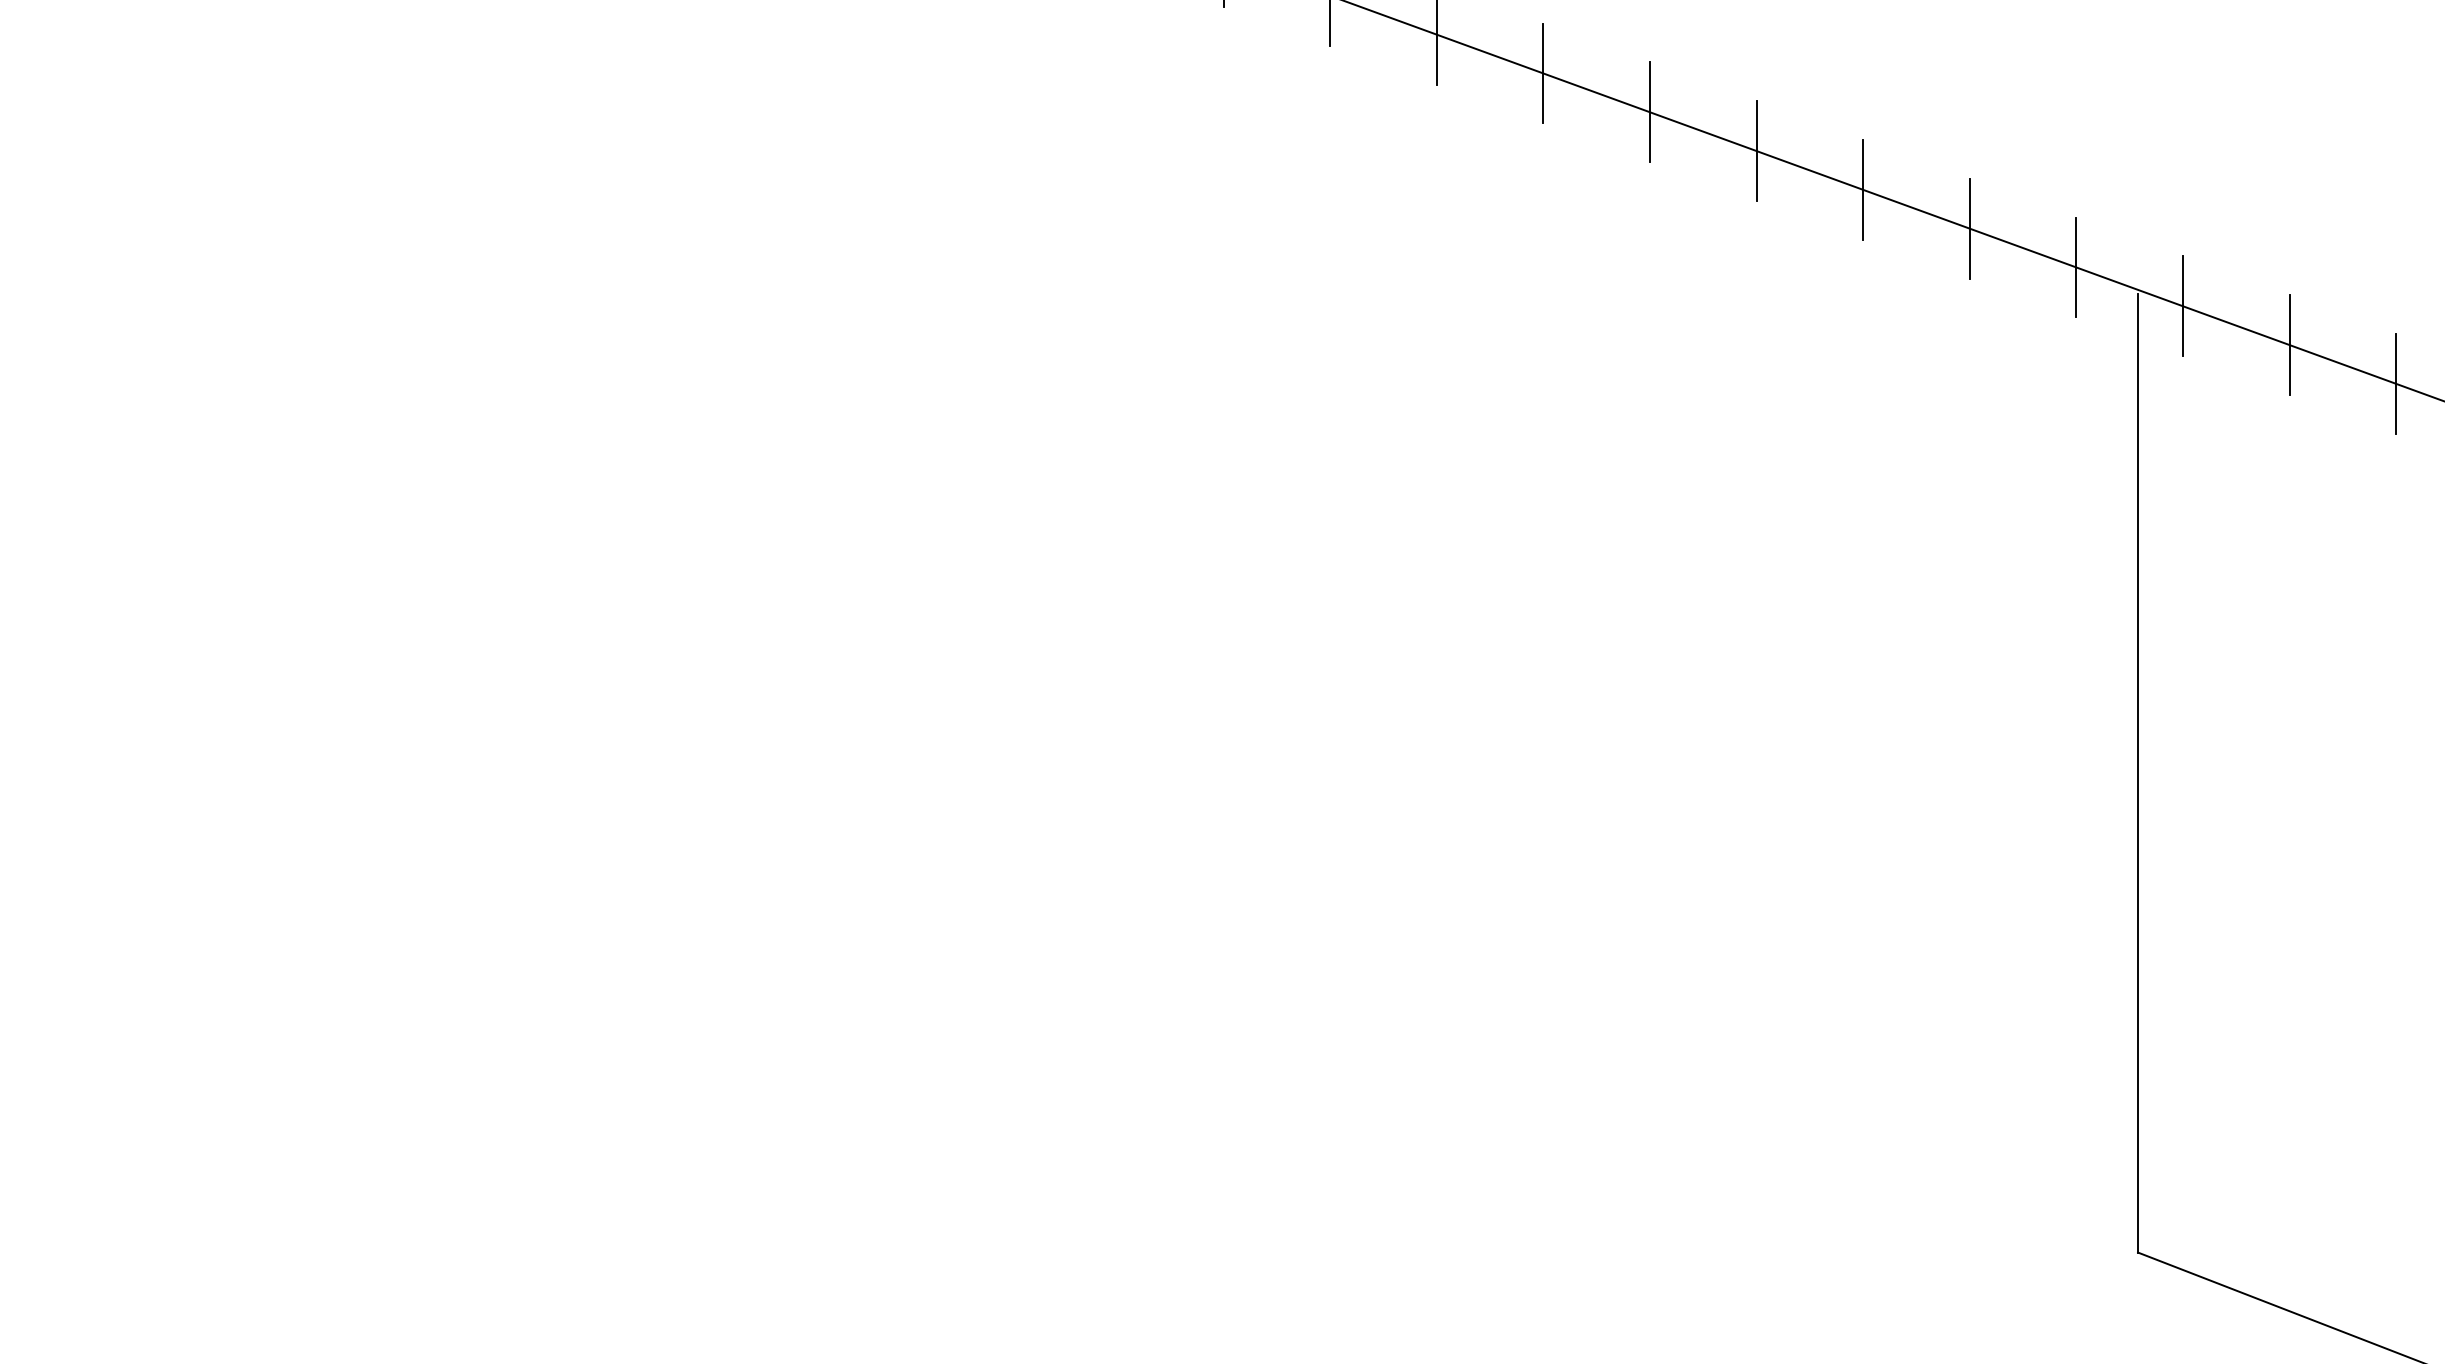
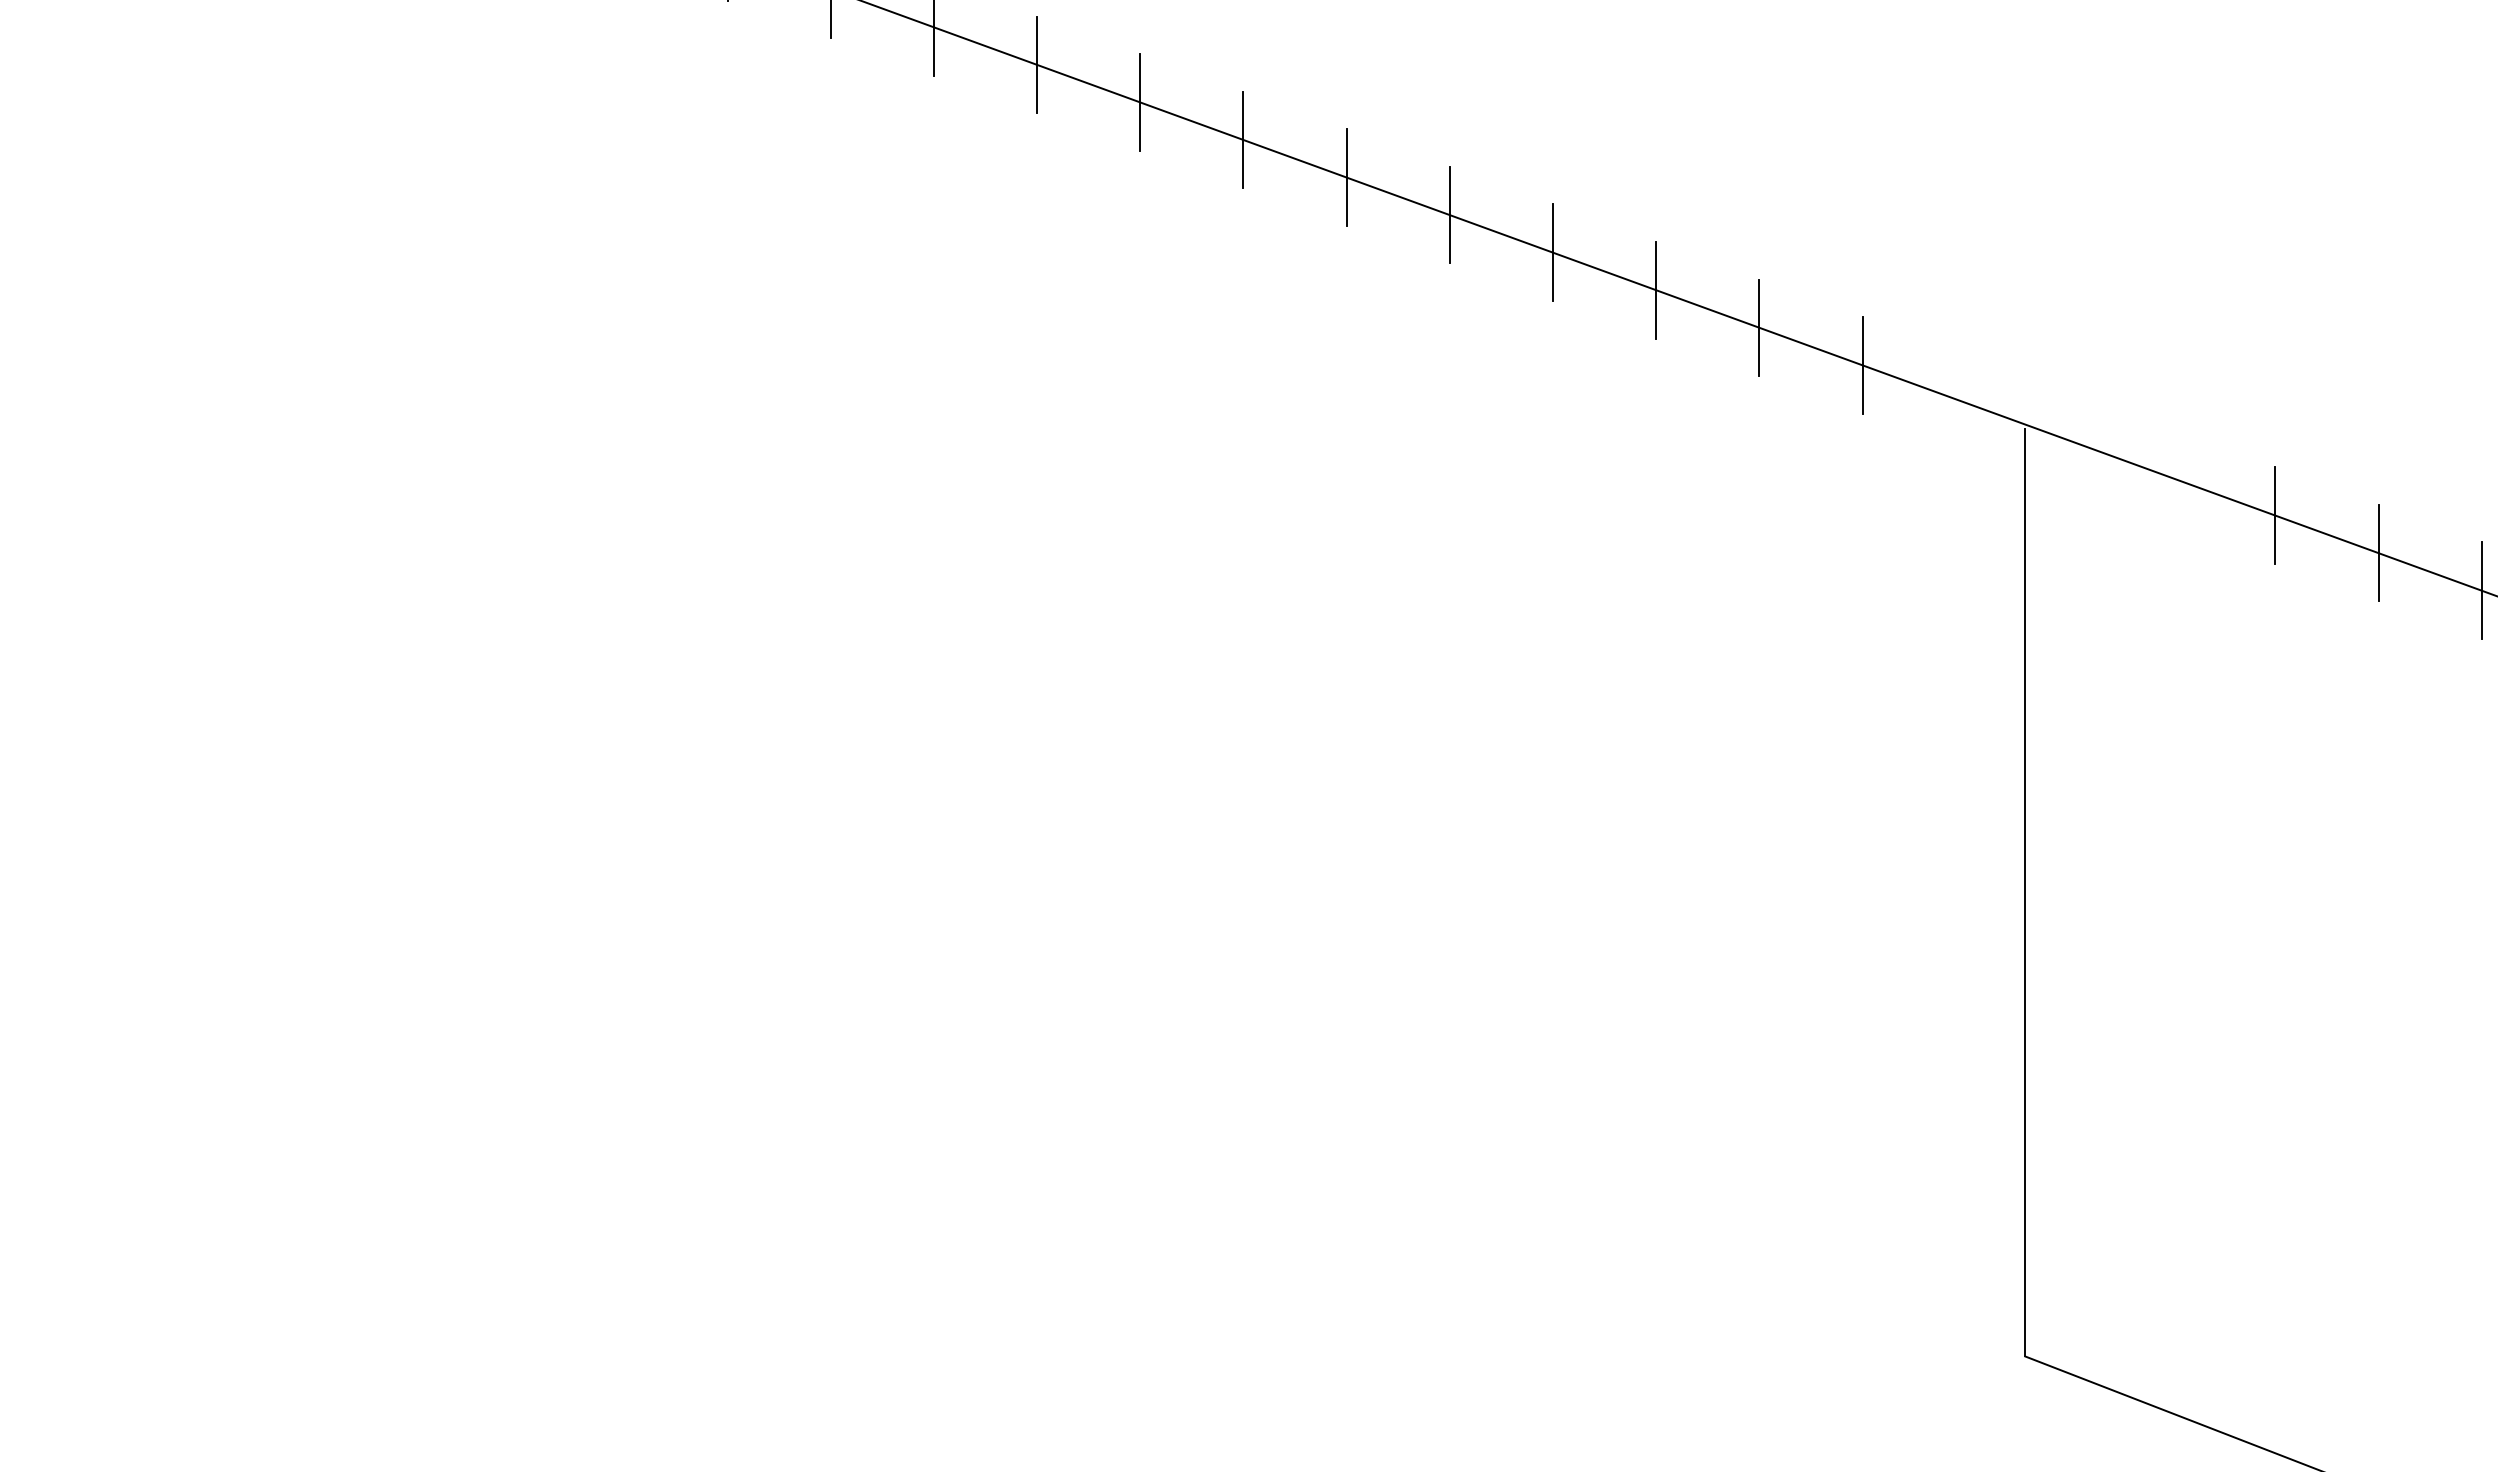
line: (2076, 267) -> (1965, 402), removed
line: (2182, 306) -> (2068, 440), removed
line: (2290, 344) -> (2172, 477), removed

